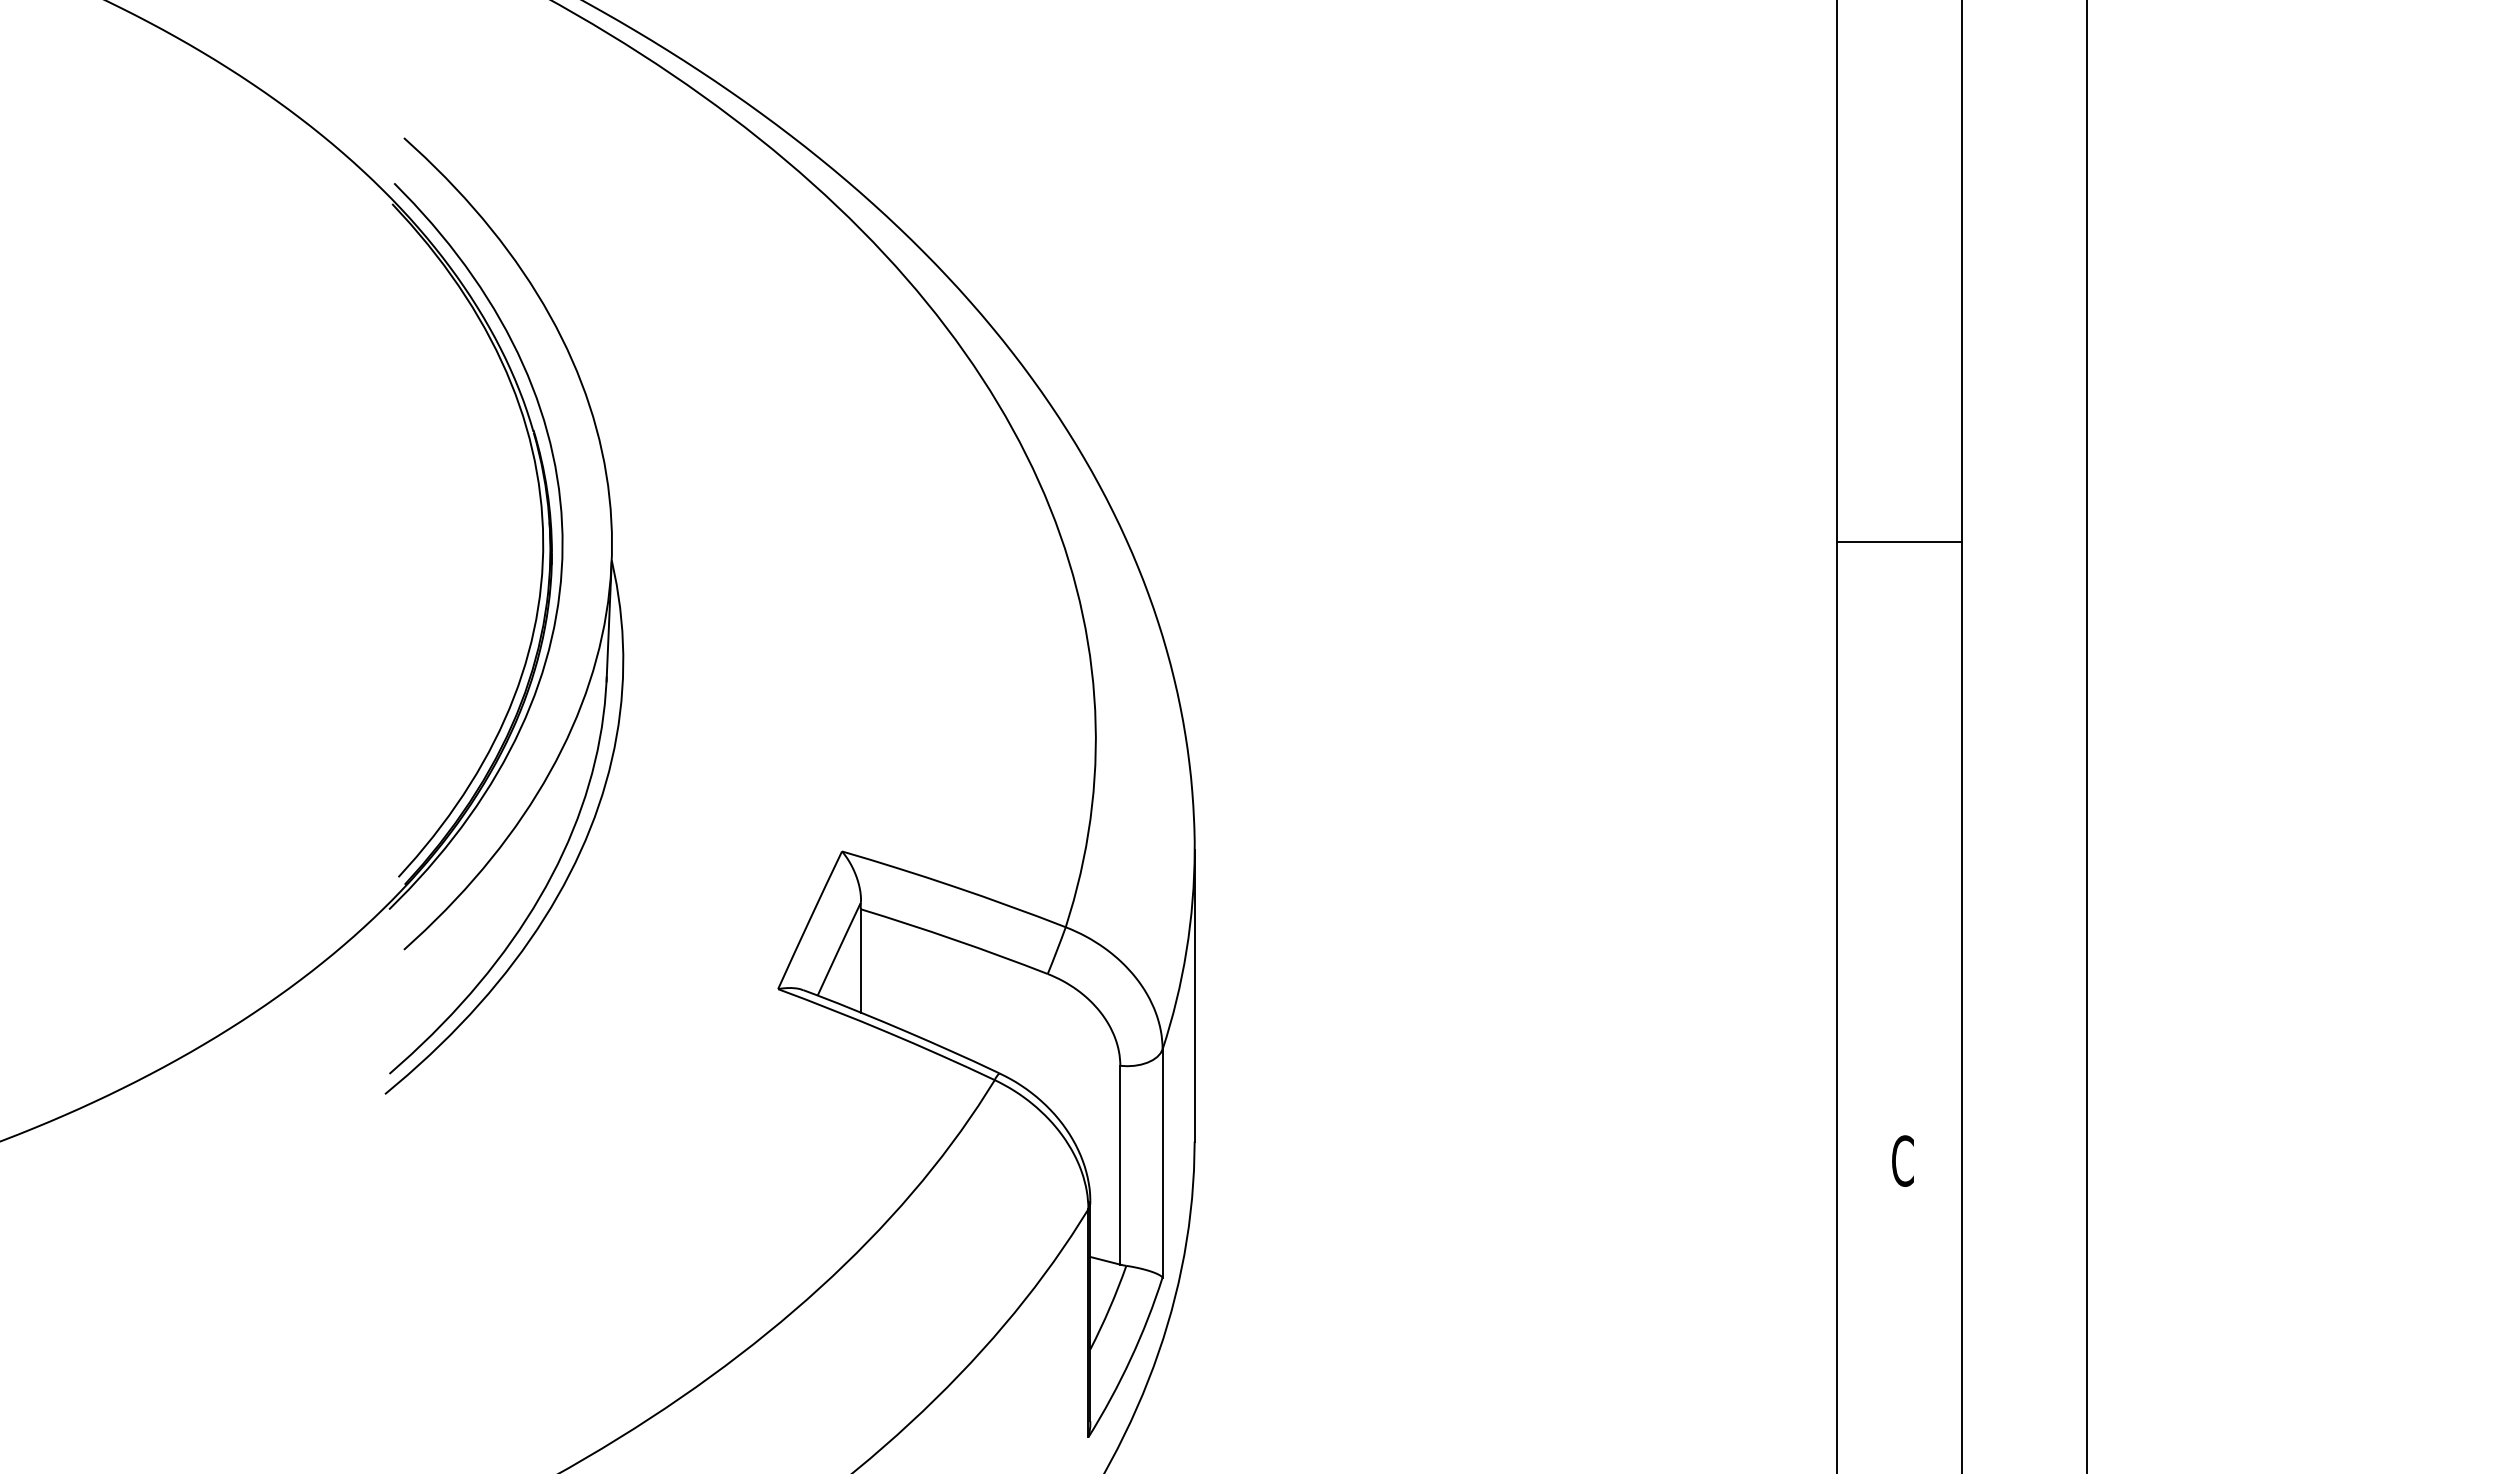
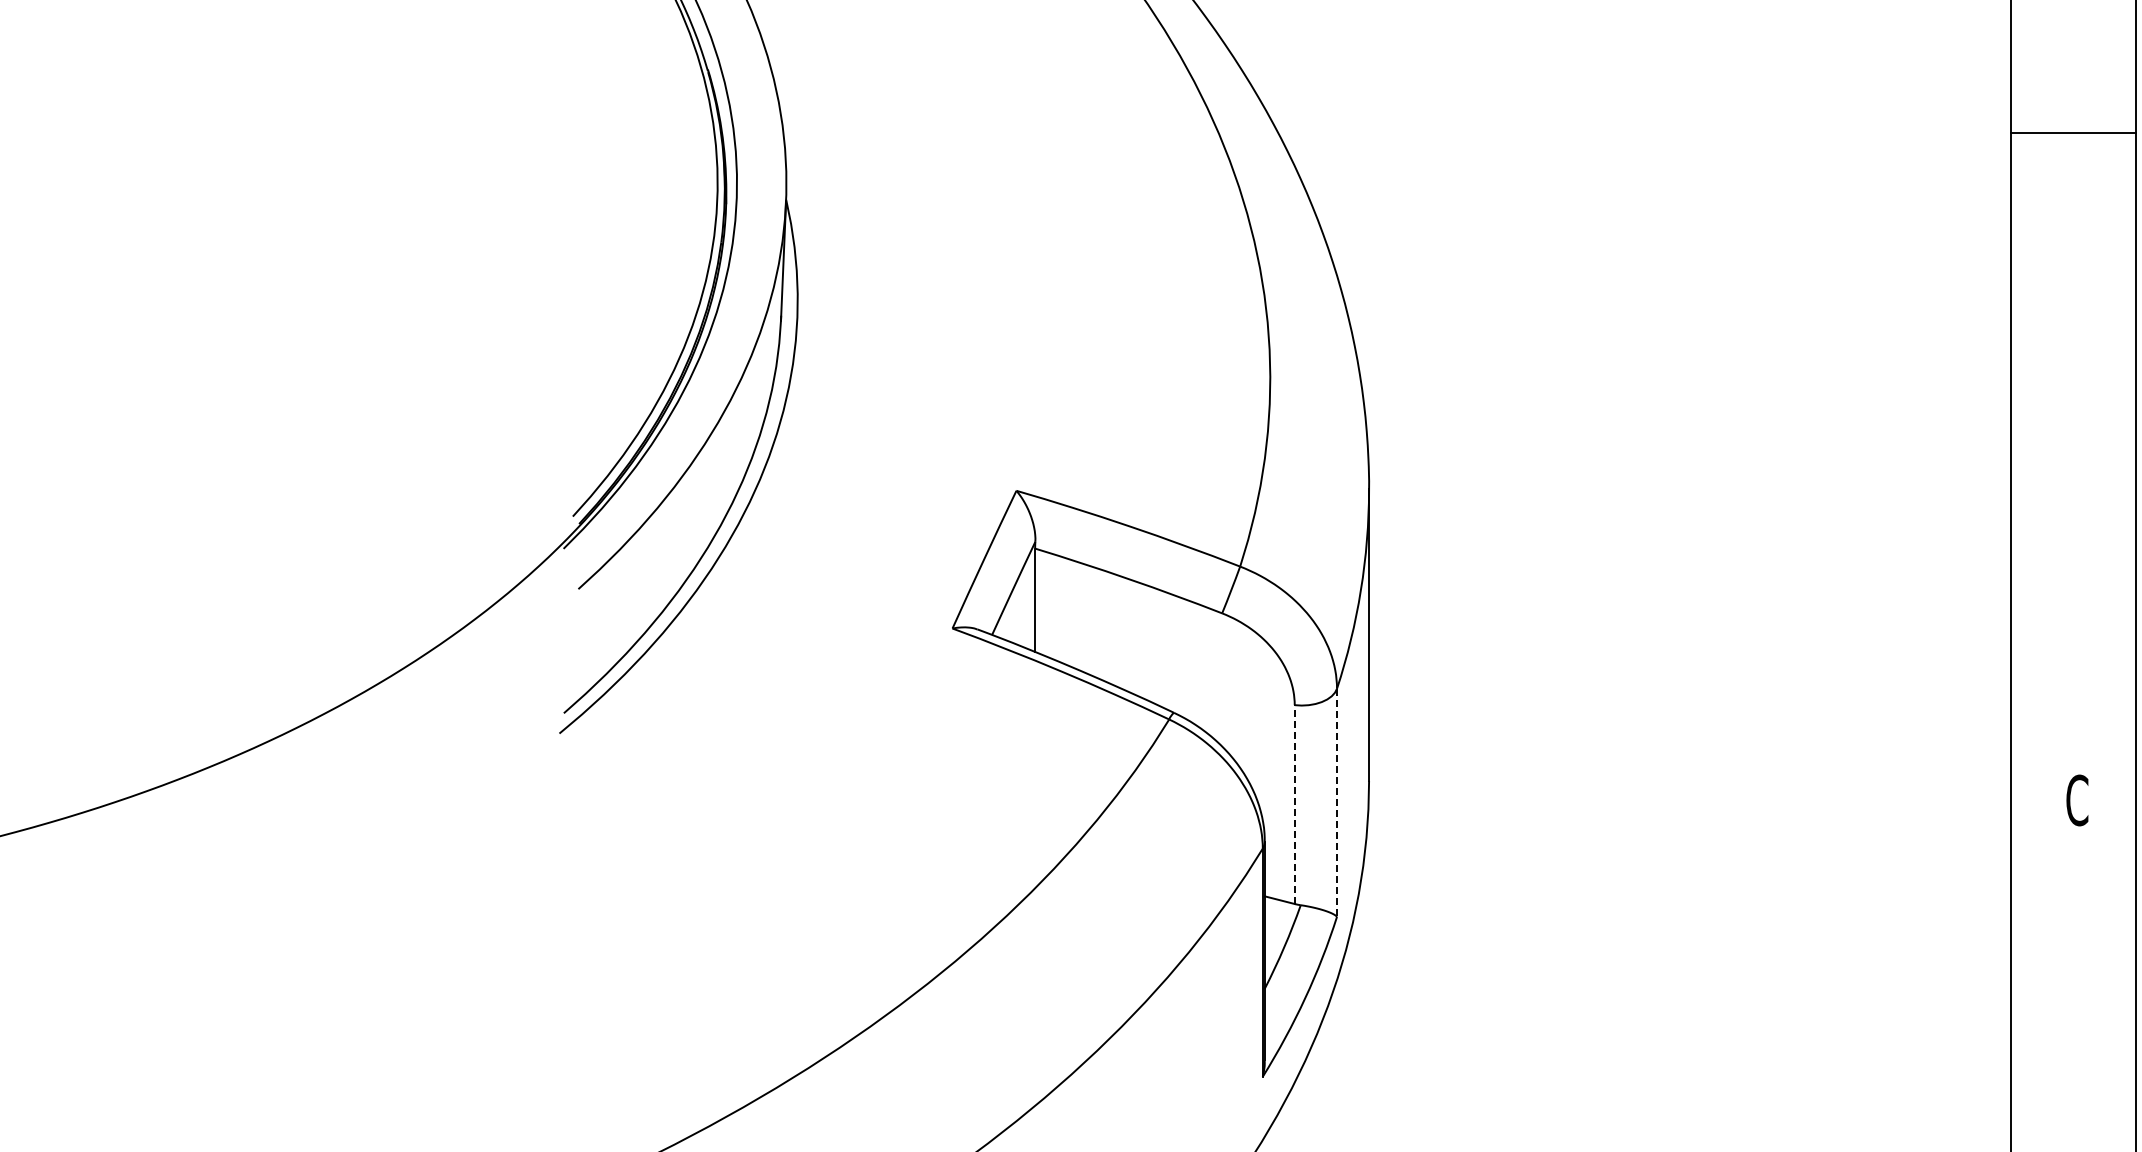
line: (1898, 541) -> (2072, 132), moved
line: (1162, 1163) -> (1336, 802), solid -> dashed
line: (1120, 1164) -> (1294, 803), solid -> dashed

